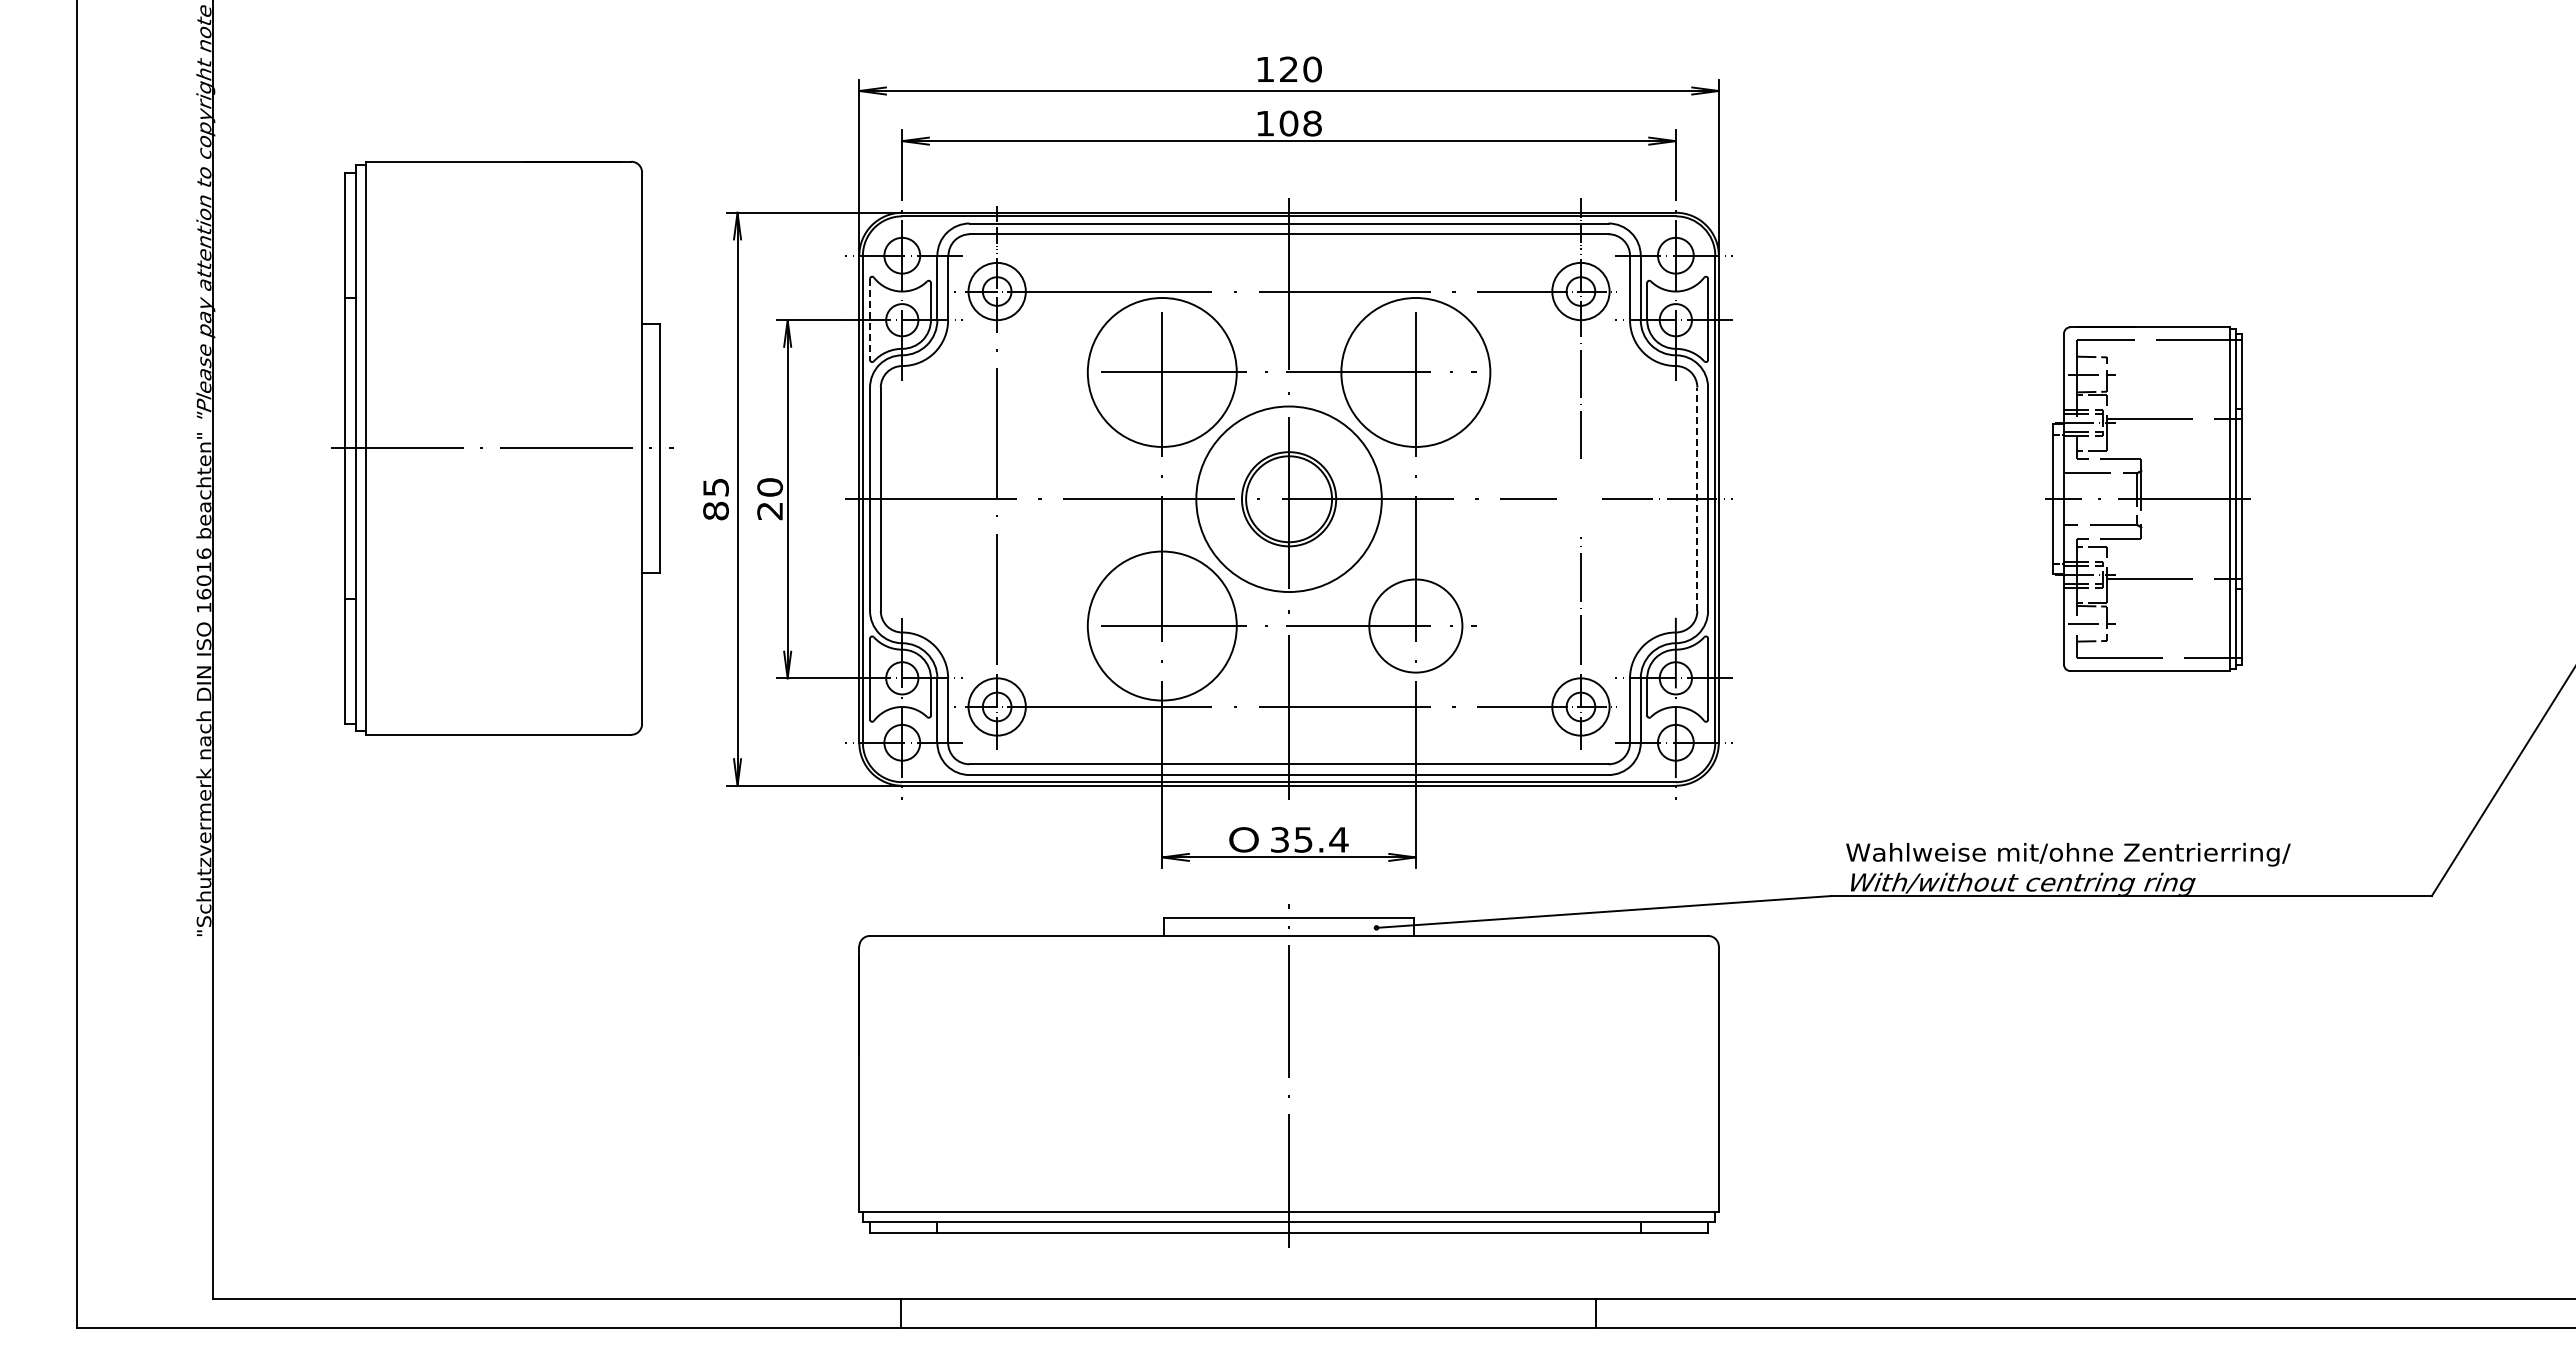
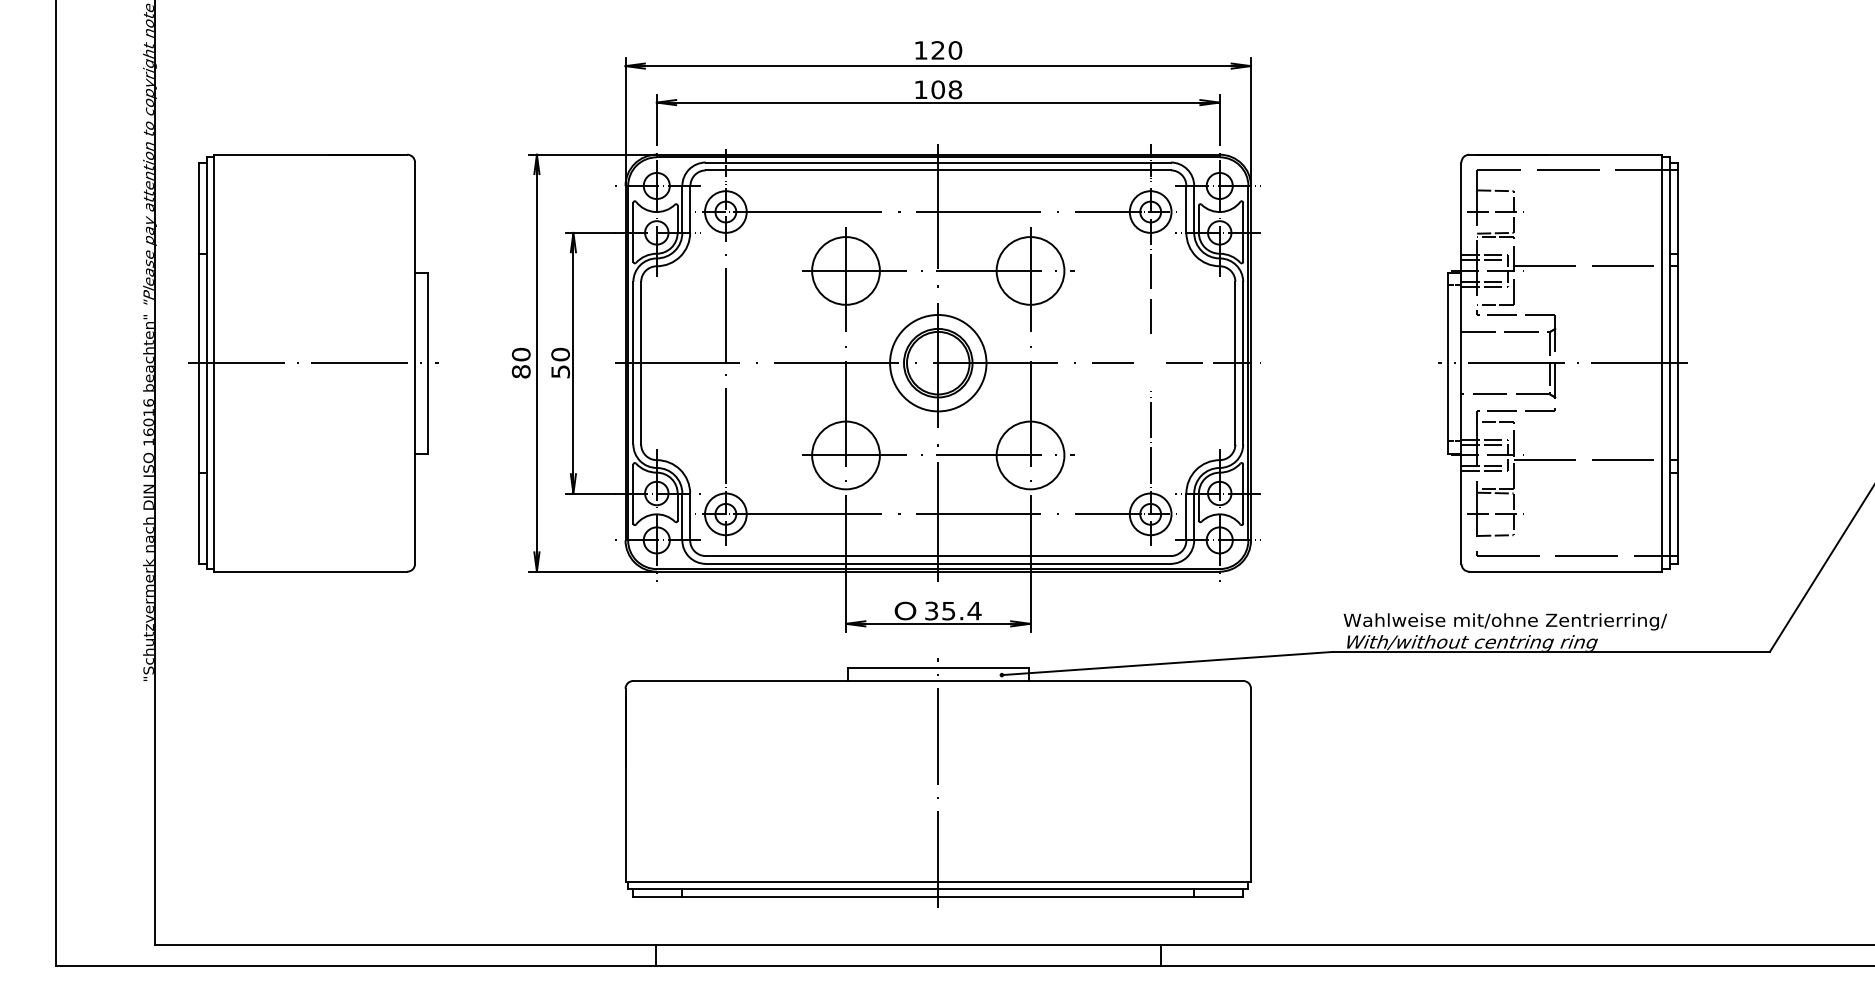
line: (870, 319) -> (633, 232), dashed -> solid
circle: (1161, 372) -> (845, 270), size x0.62
circle: (1415, 372) -> (1030, 270), size x0.62
part: (502, 447) -> (313, 362), moved
text: (715, 487) -> (520, 354), 85 -> 80
part: (2147, 498) -> (1562, 362), size x1.67
circle: (1288, 499) -> (937, 363), size x0.71
line: (1697, 499) -> (1235, 363), dashed -> solid
text: (770, 511) -> (560, 372), 20 -> 50
circle: (1161, 625) -> (845, 455), size x0.62

